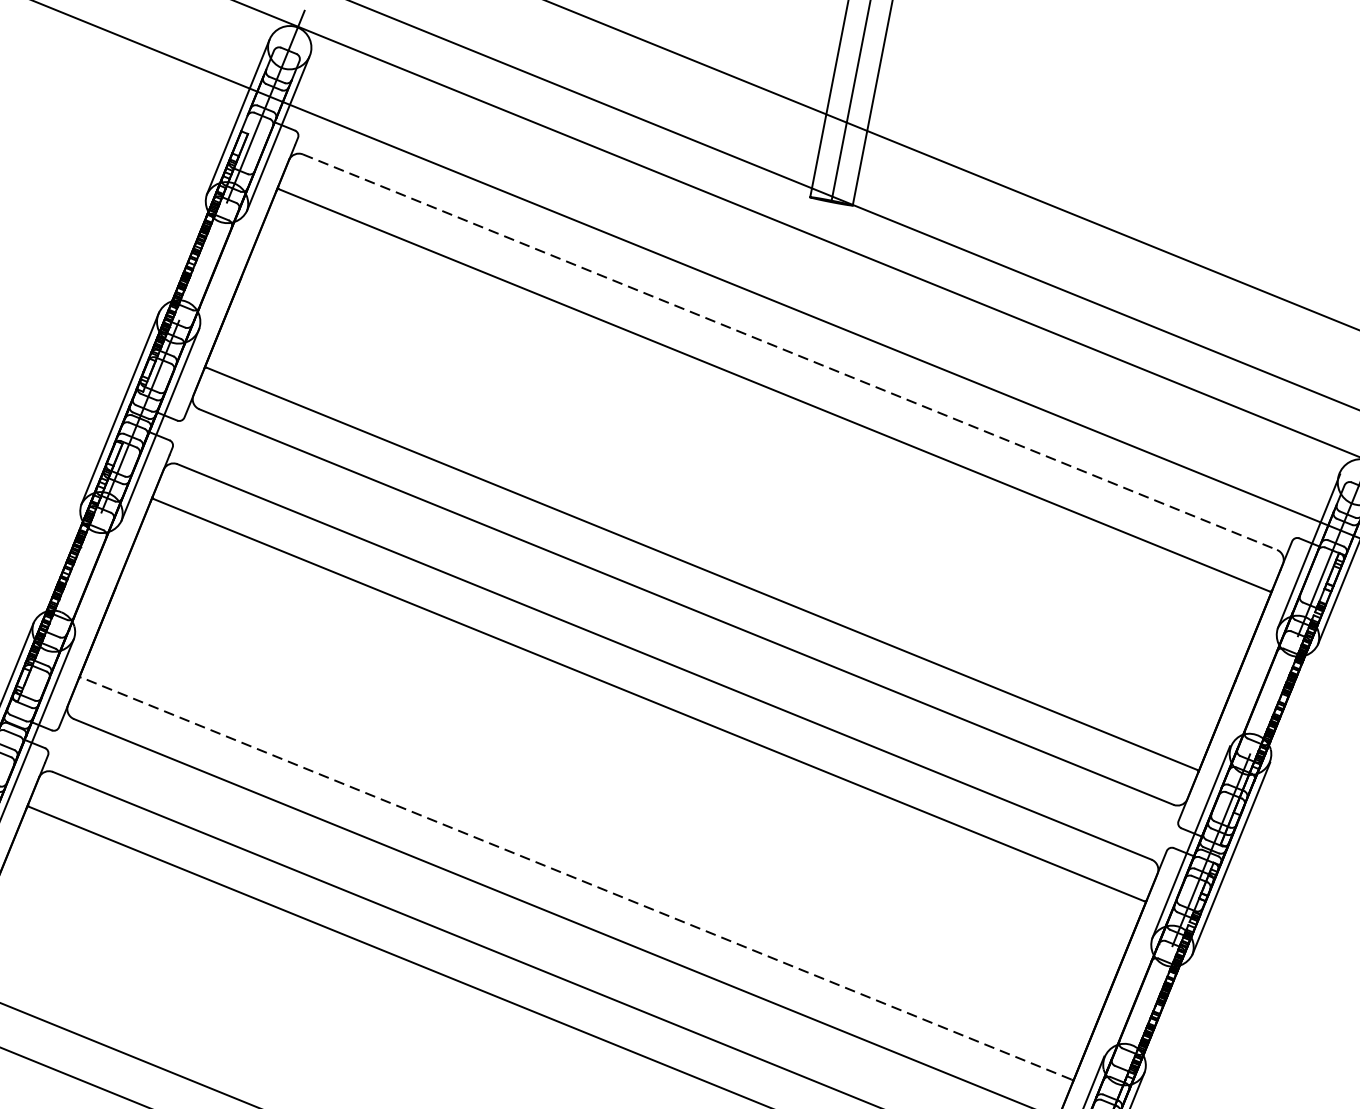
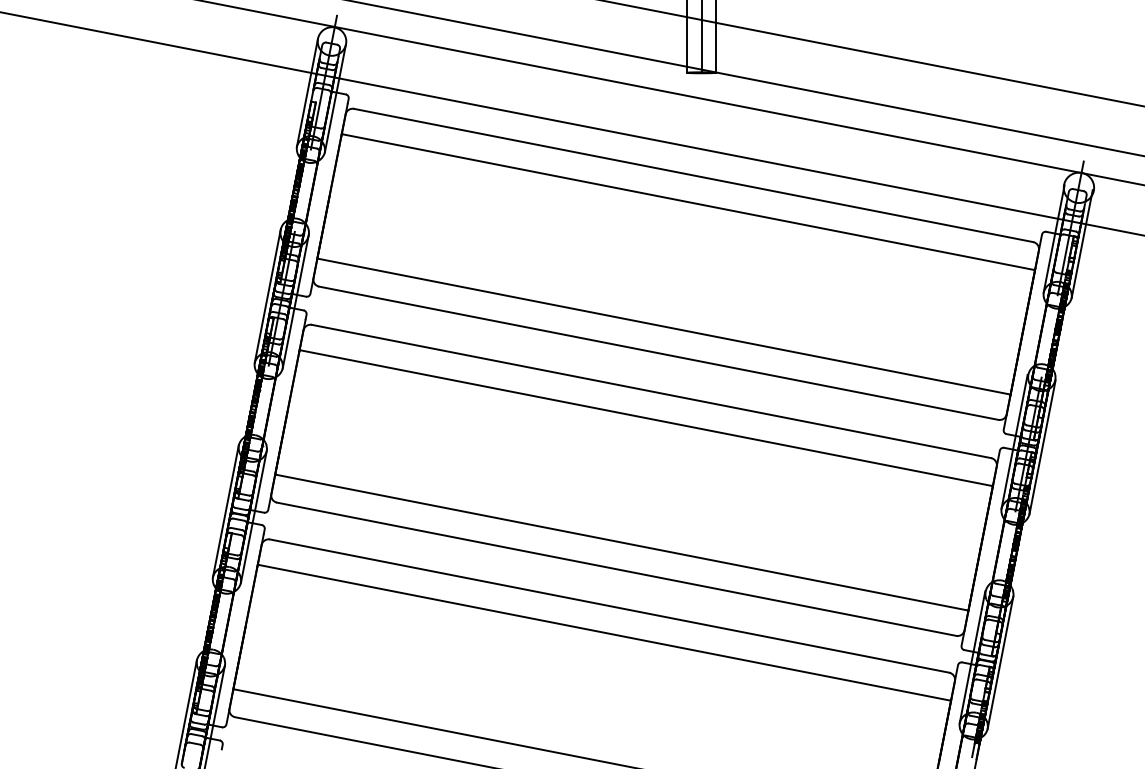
line: (791, 352) -> (694, 175), dashed -> solid
line: (576, 878) -> (621, 542), dashed -> solid

